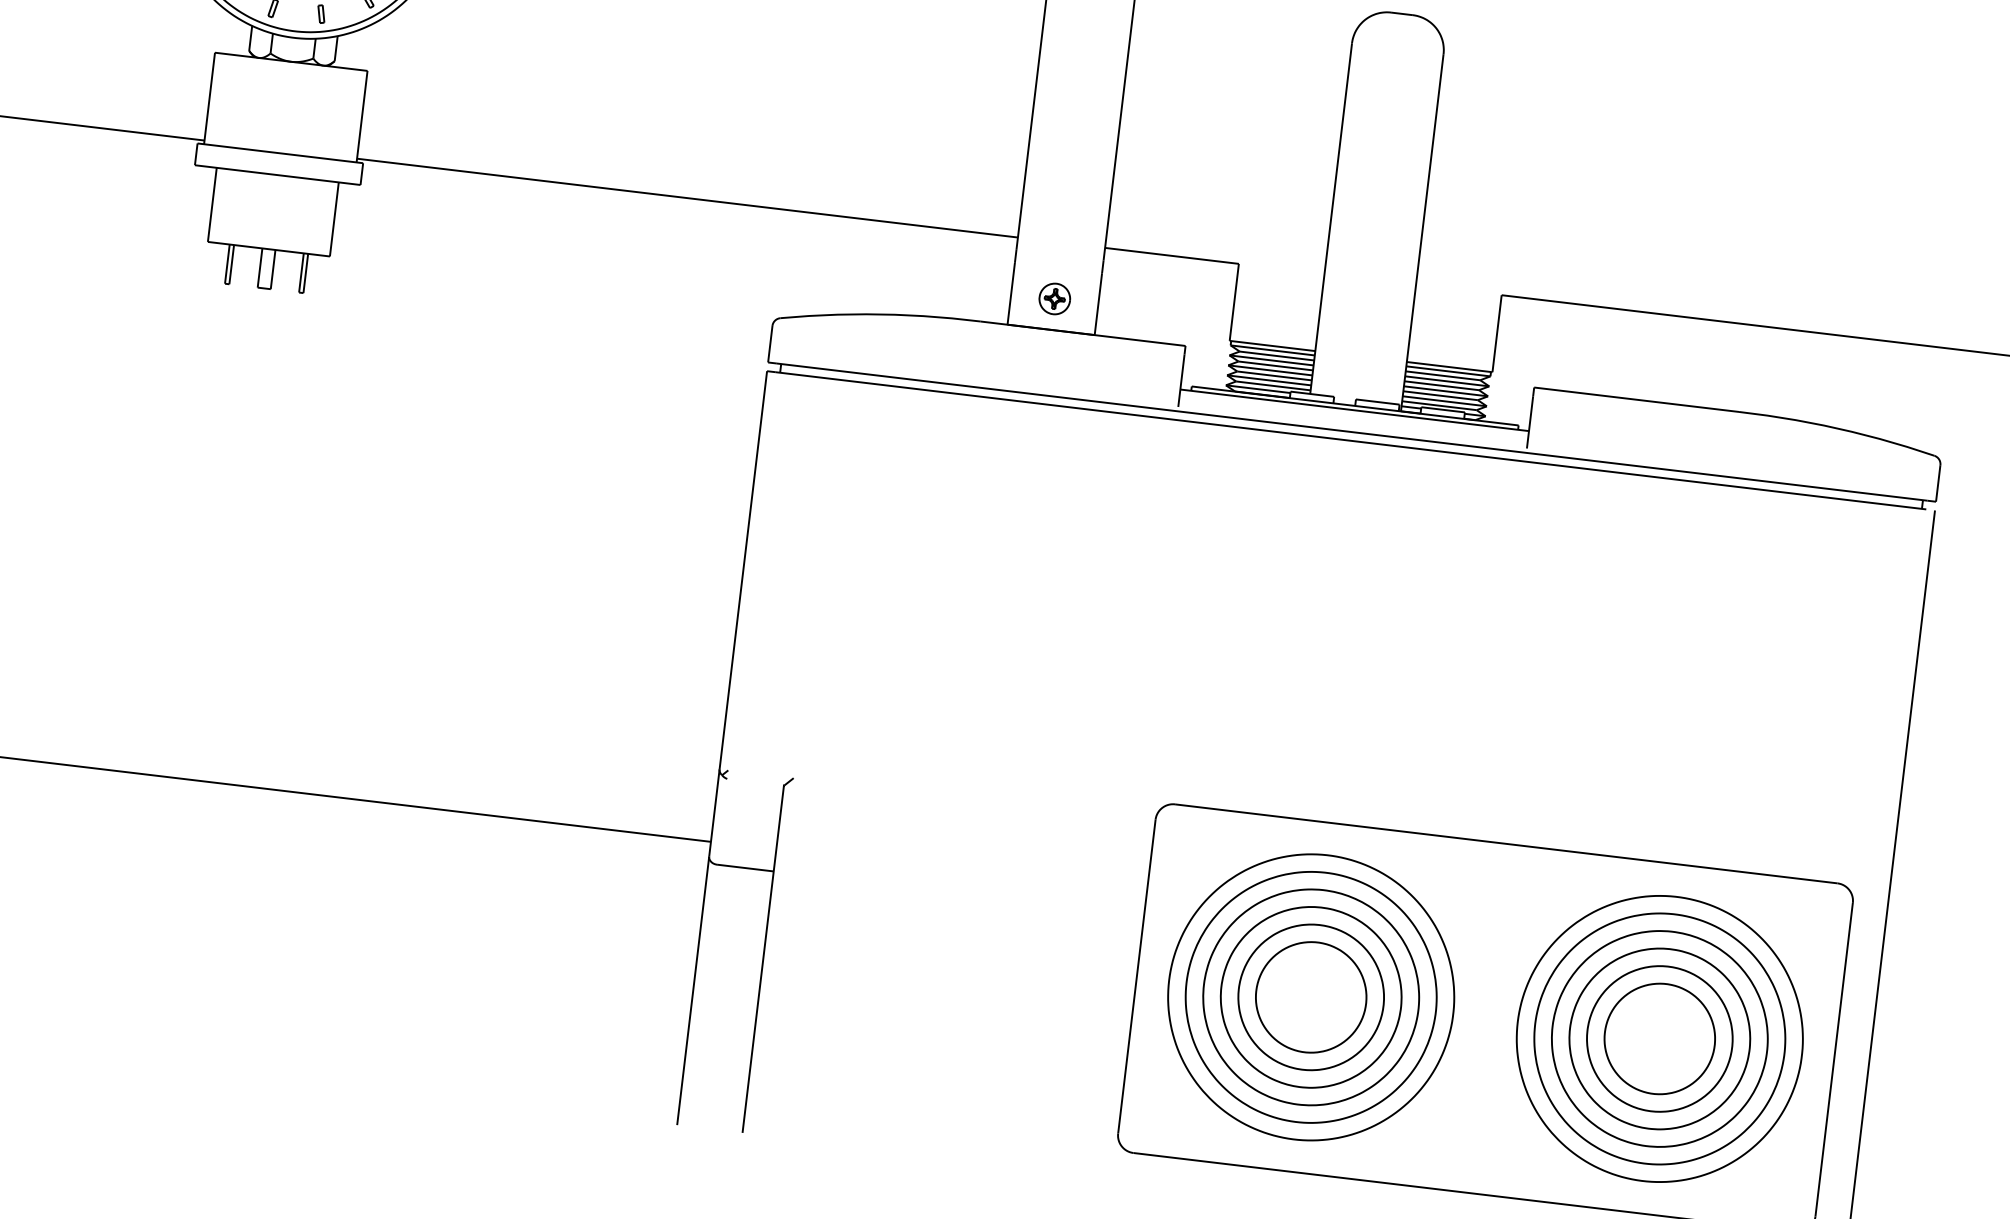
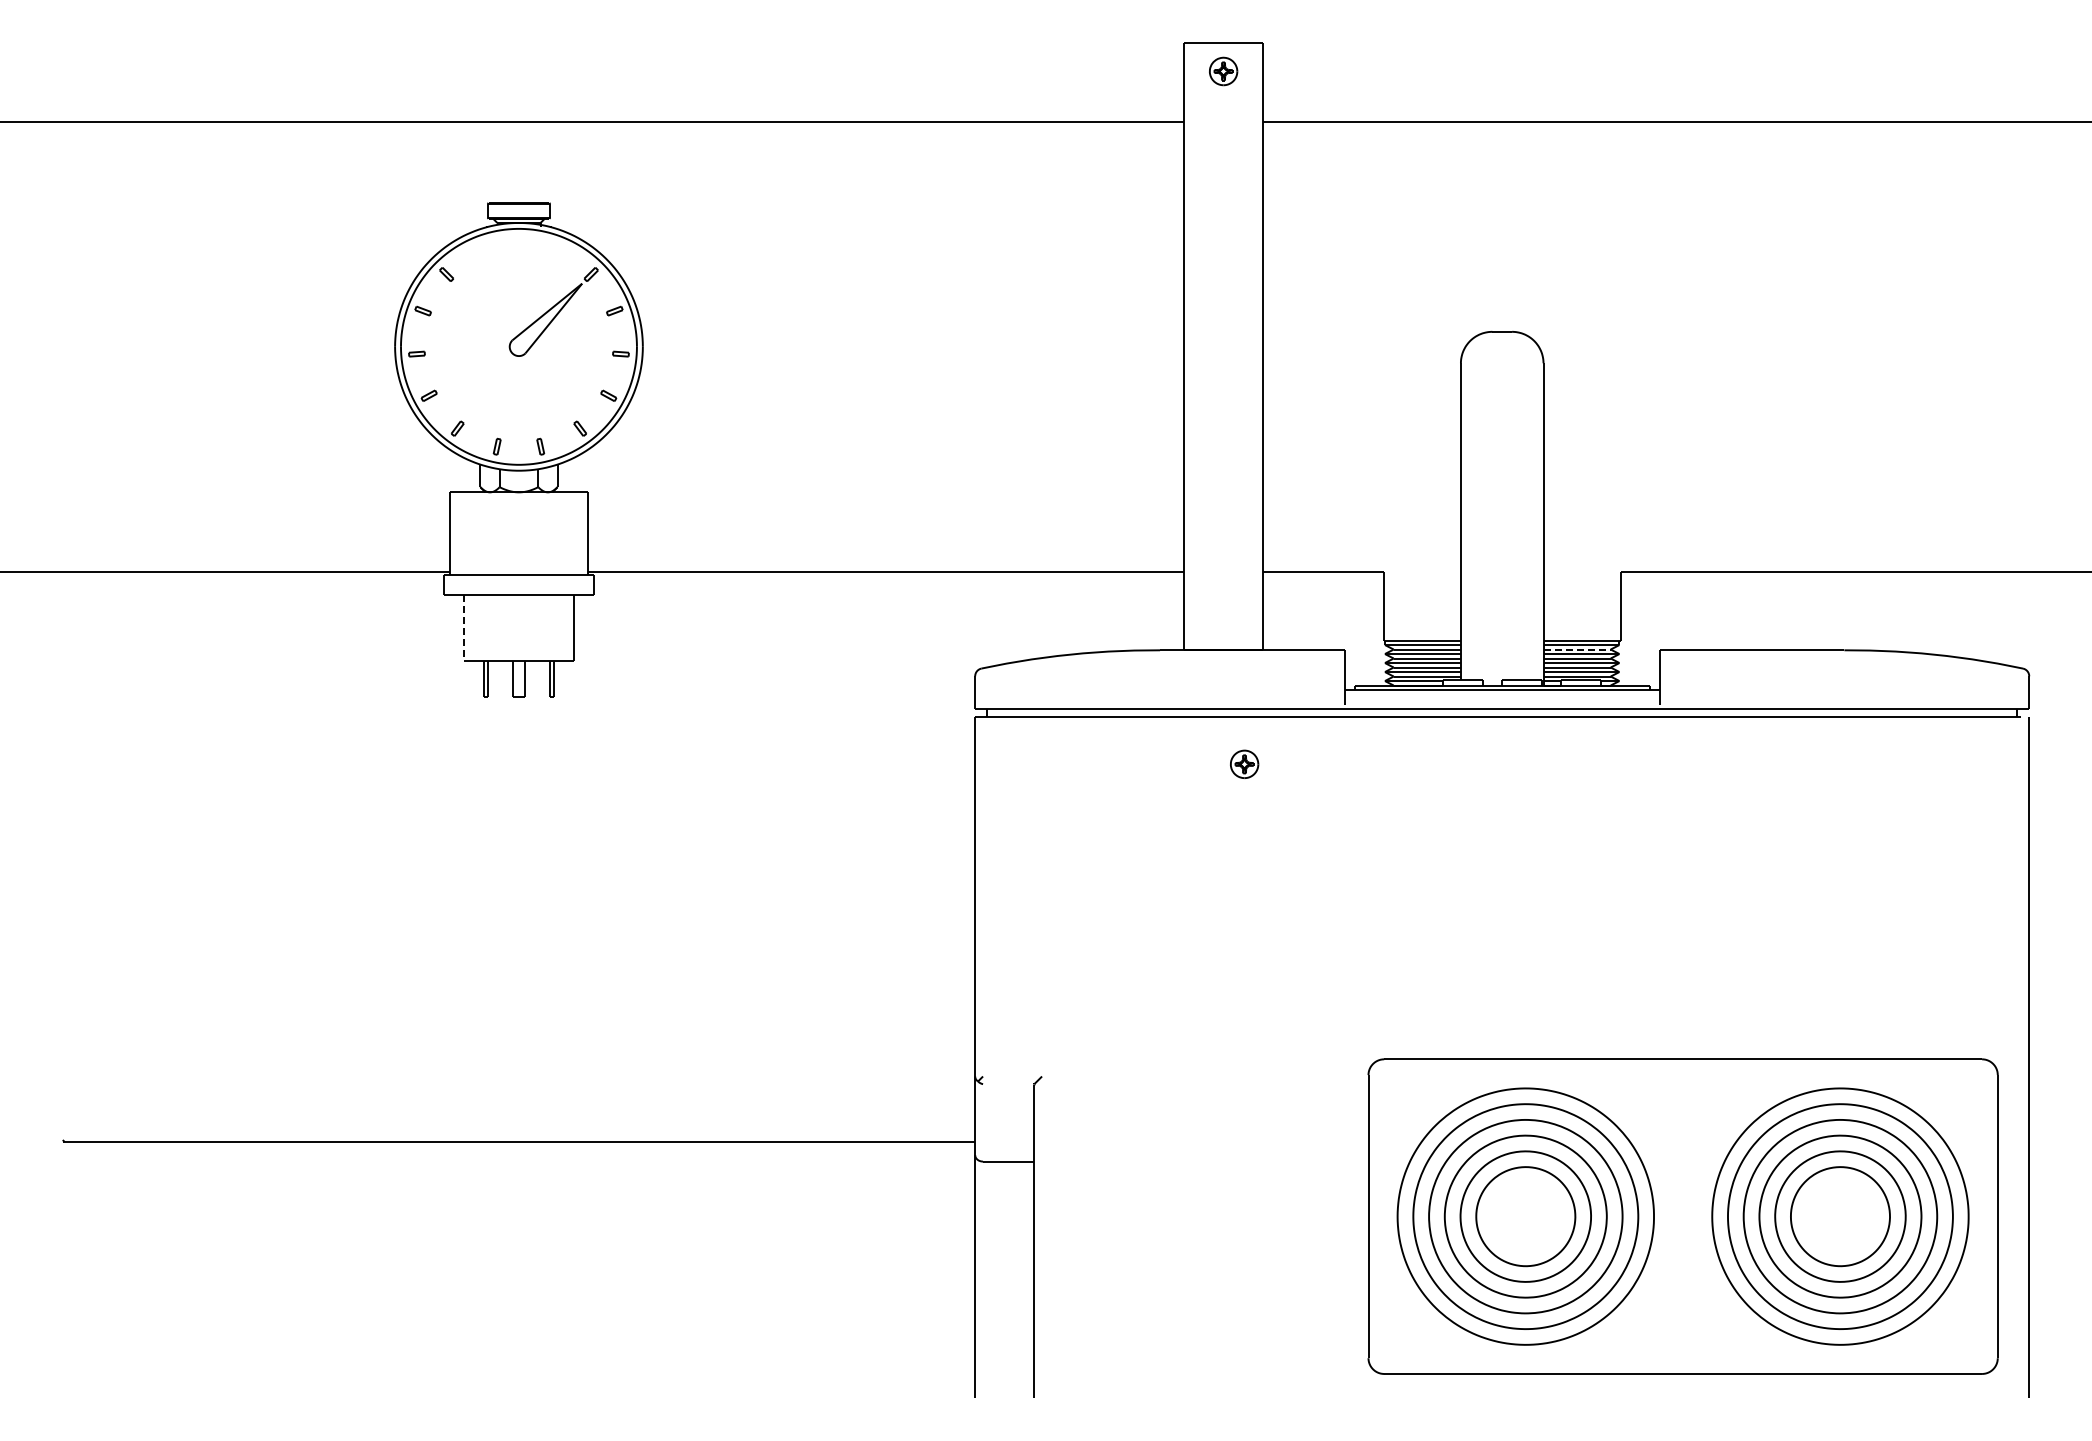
line: (211, 205) -> (463, 628), solid -> dashed
part: (1054, 298) -> (1244, 763), moved
line: (1443, 375) -> (1577, 649), solid -> dashed

